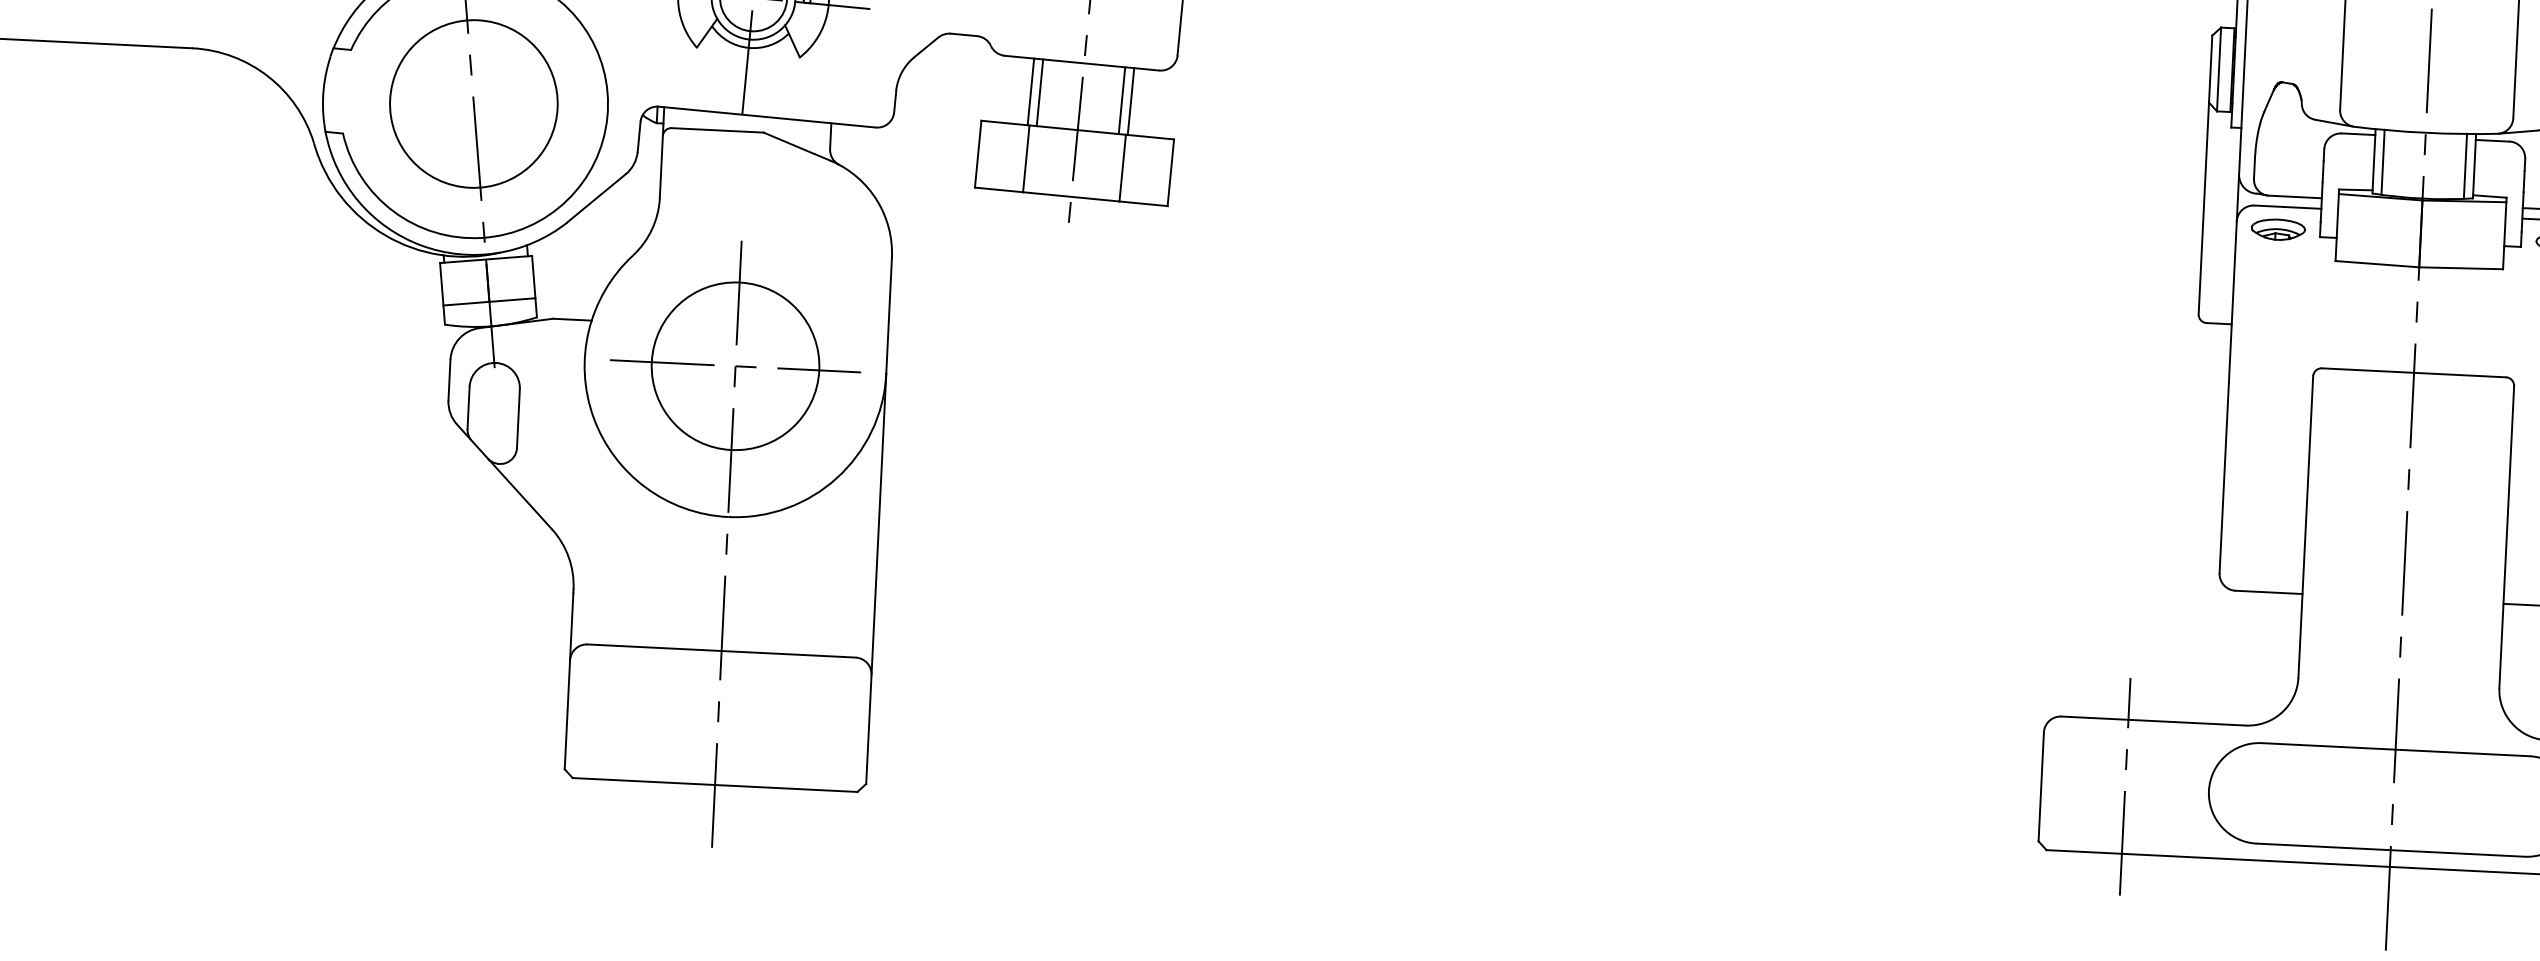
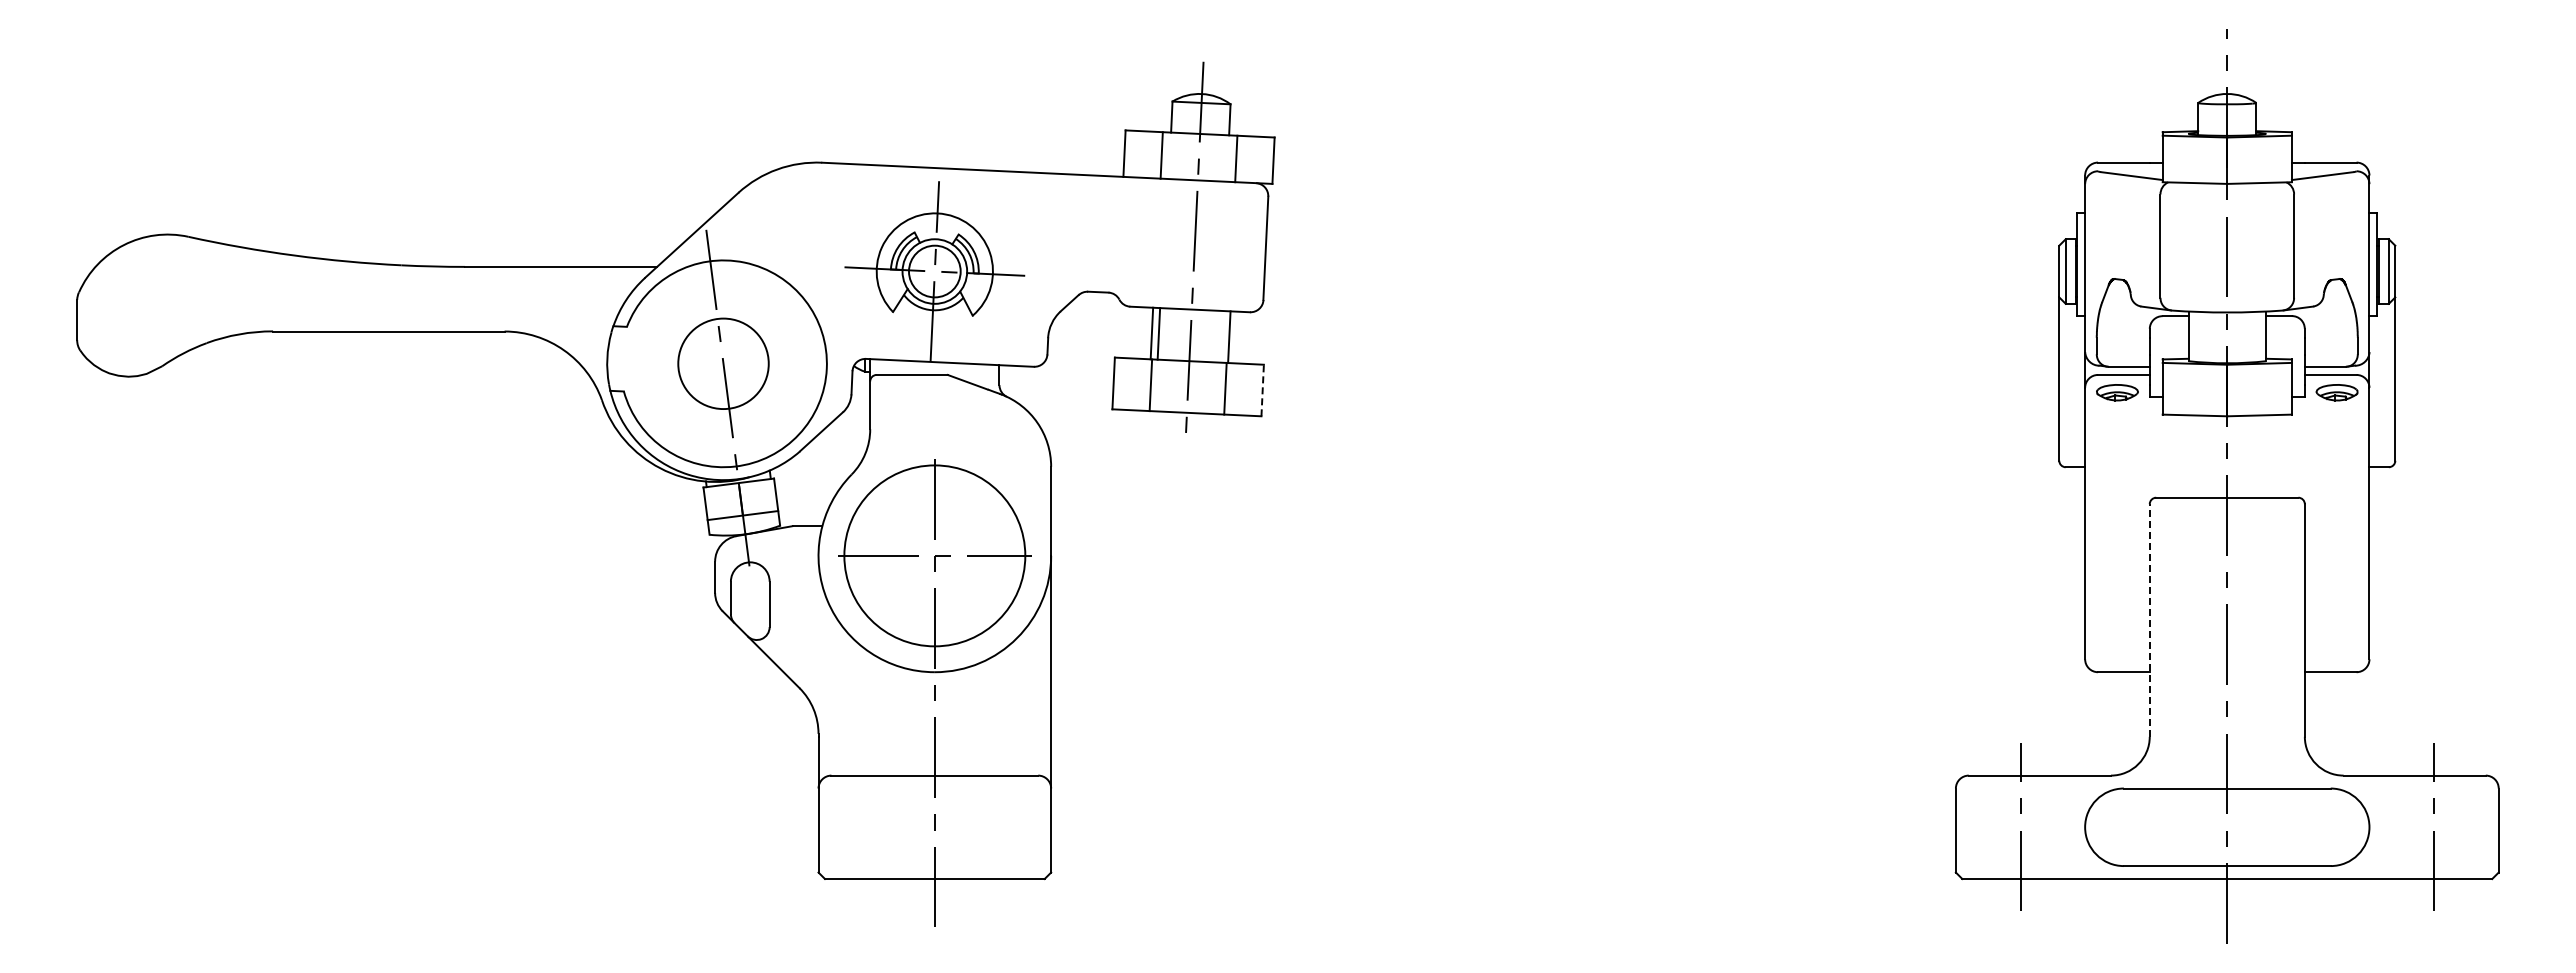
line: (1122, 100) -> (1222, 336), removed
circle: (473, 103) -> (723, 363), size x0.7
line: (2383, 161) -> (2195, 336), removed
line: (2466, 165) -> (2259, 336), removed
line: (1170, 172) -> (1262, 390), solid -> dashed
circle: (735, 365) -> (934, 555), size x1.4
line: (2305, 526) -> (2149, 620), solid -> dashed

